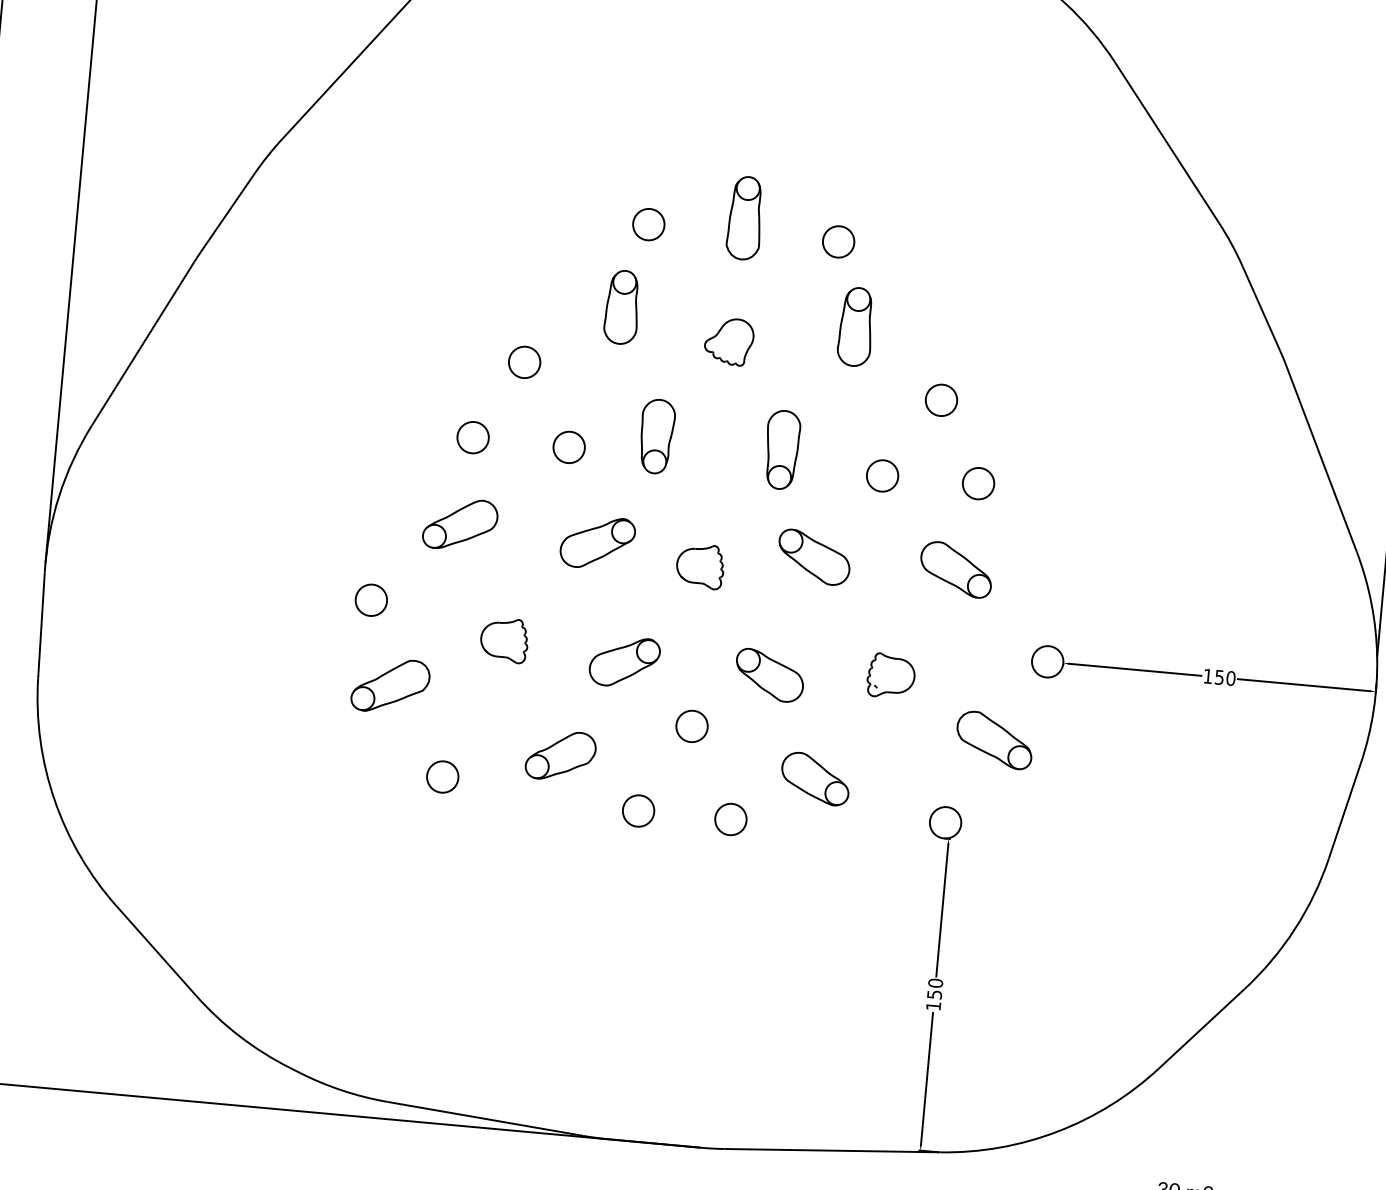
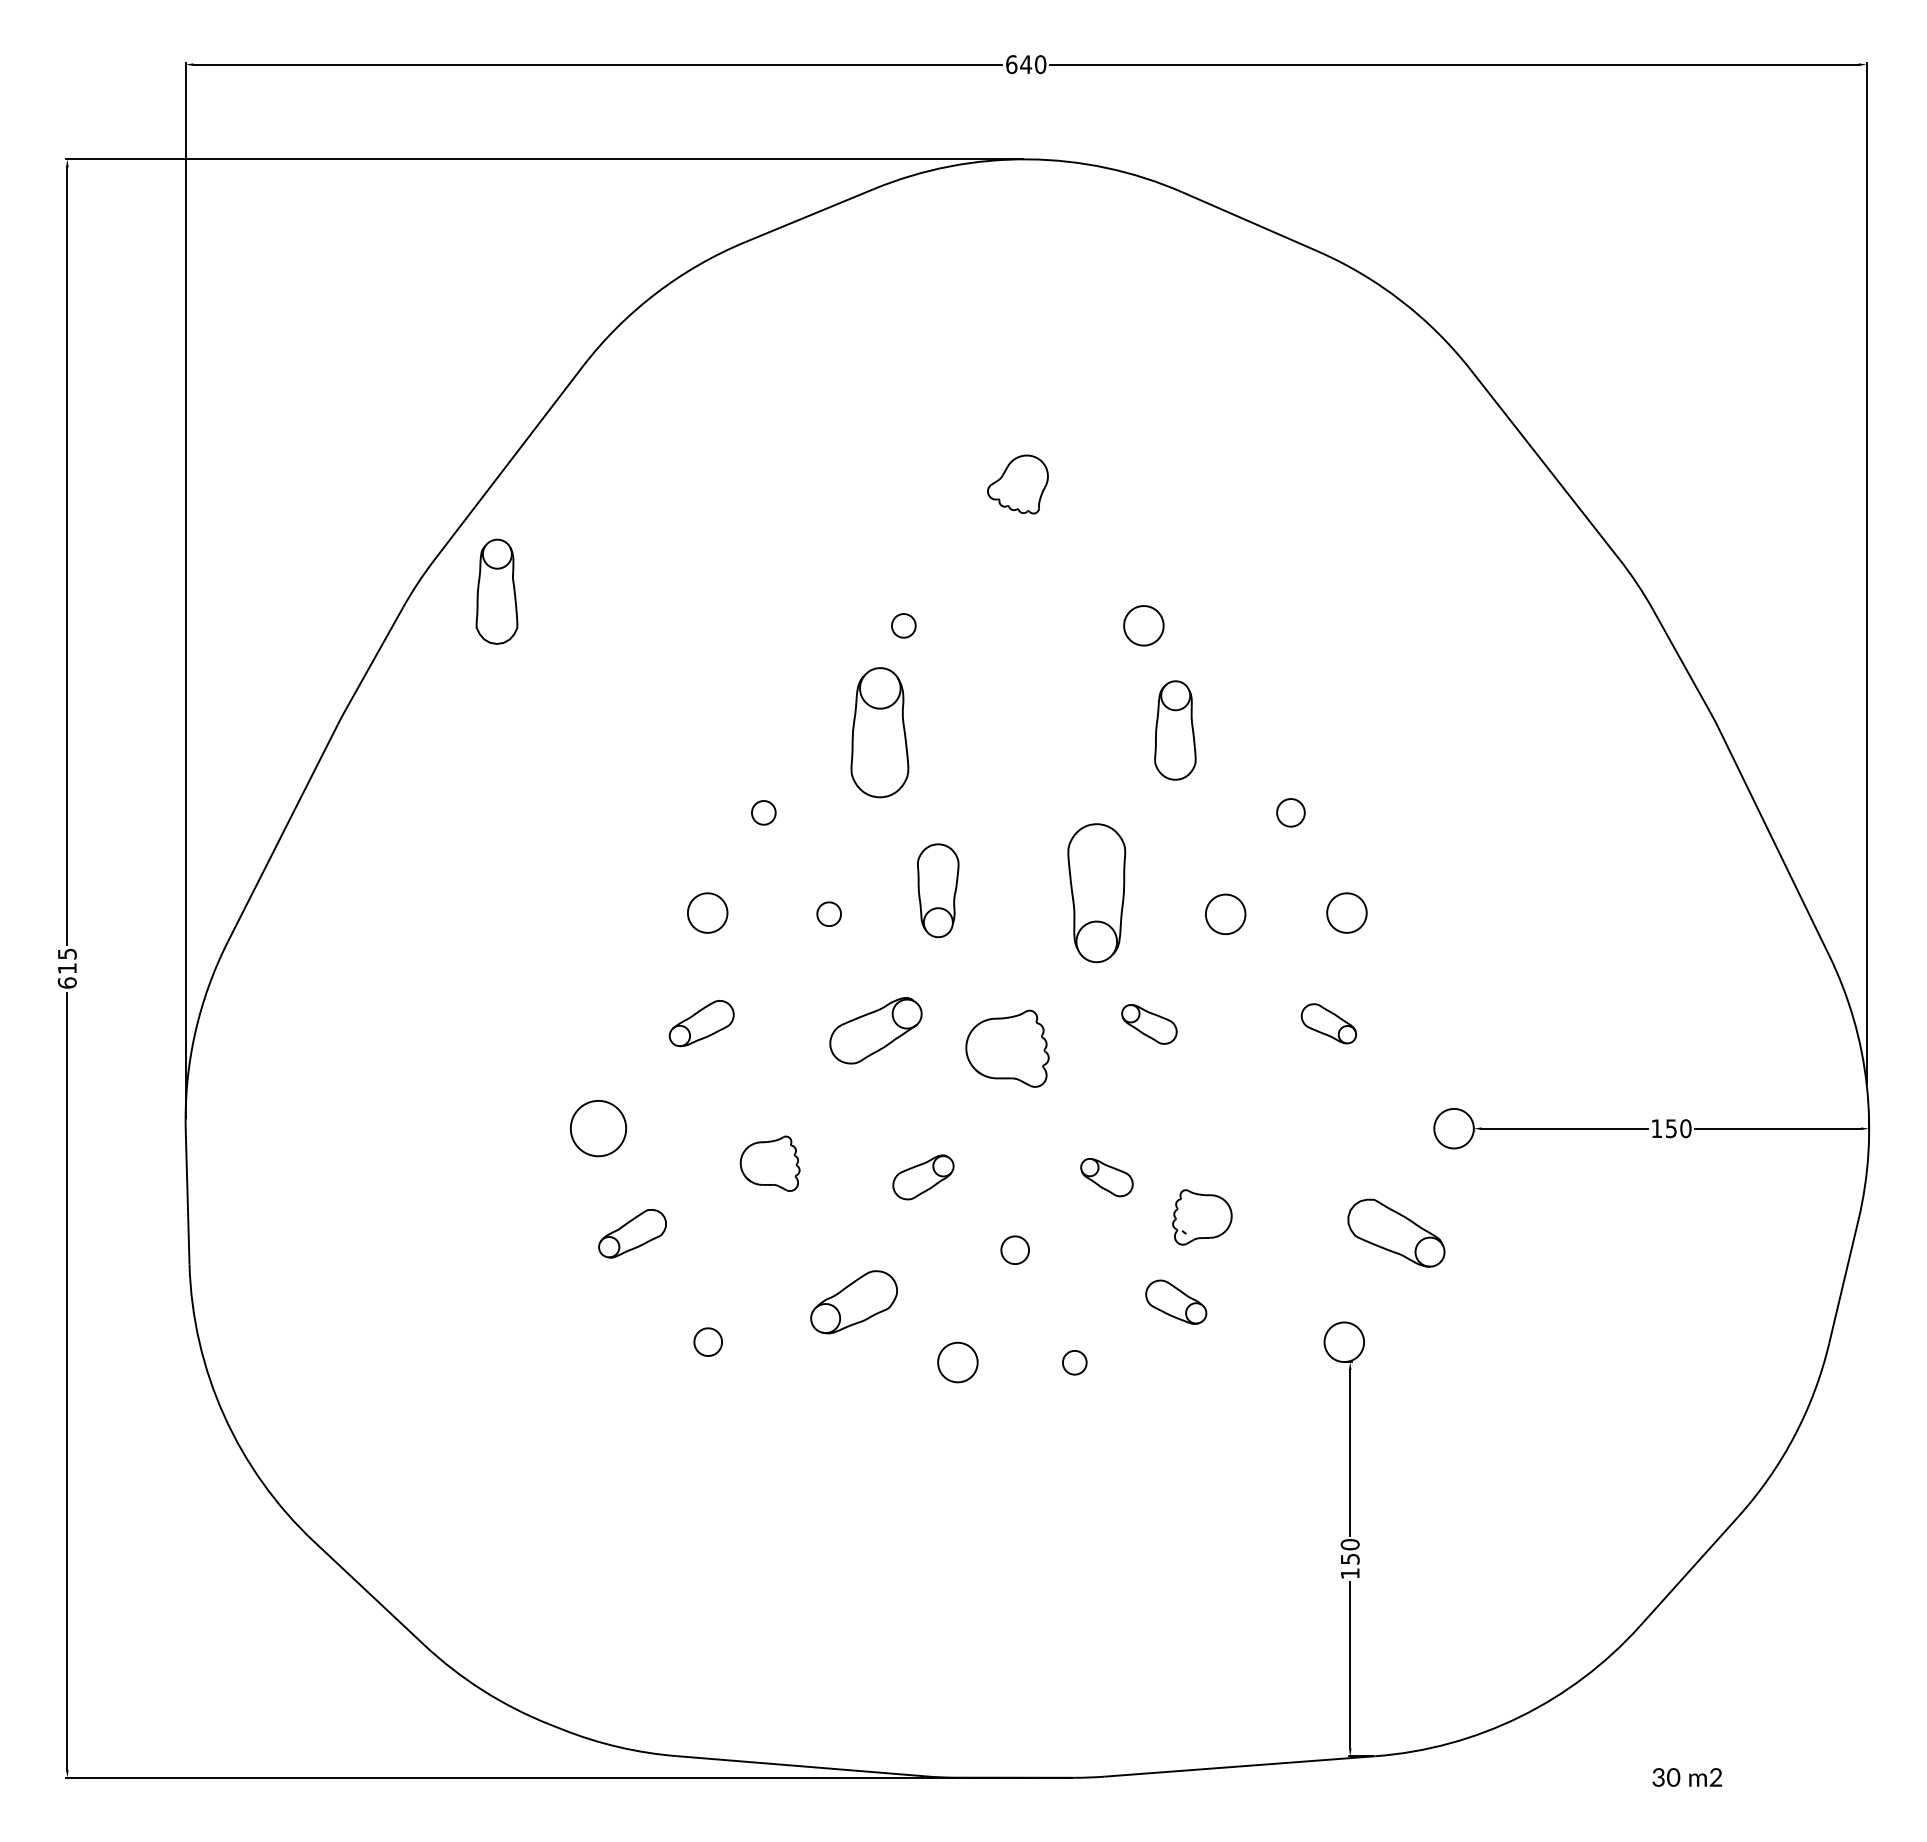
part: (744, 217) -> (496, 591), moved
part: (648, 224) -> (903, 625), size x0.6
part: (621, 307) -> (879, 732), size x1.4
part: (728, 341) -> (1017, 484), moved
part: (524, 362) -> (763, 812), size x0.6
part: (941, 400) -> (1290, 812), size x0.7
part: (568, 446) -> (828, 913), size x0.6
part: (781, 450) -> (1096, 893), size x1.4
part: (460, 524) -> (701, 1023), size x0.7
part: (814, 557) -> (1149, 1024), size x0.6
part: (700, 566) -> (1007, 1048), size x1.4
part: (956, 569) -> (1328, 1023), size x0.6
part: (371, 600) -> (598, 1128), size x1.4
part: (624, 662) -> (923, 1177), size x0.7
part: (769, 675) -> (1106, 1177), size x0.6
part: (891, 676) -> (1202, 1217), moved
part: (390, 685) -> (632, 1233), size x0.7
part: (691, 725) -> (1014, 1249), size x0.7
part: (442, 776) -> (707, 1341), size x0.7
part: (815, 779) -> (1176, 1302), size x0.7
part: (730, 819) -> (1074, 1362), size x0.6

